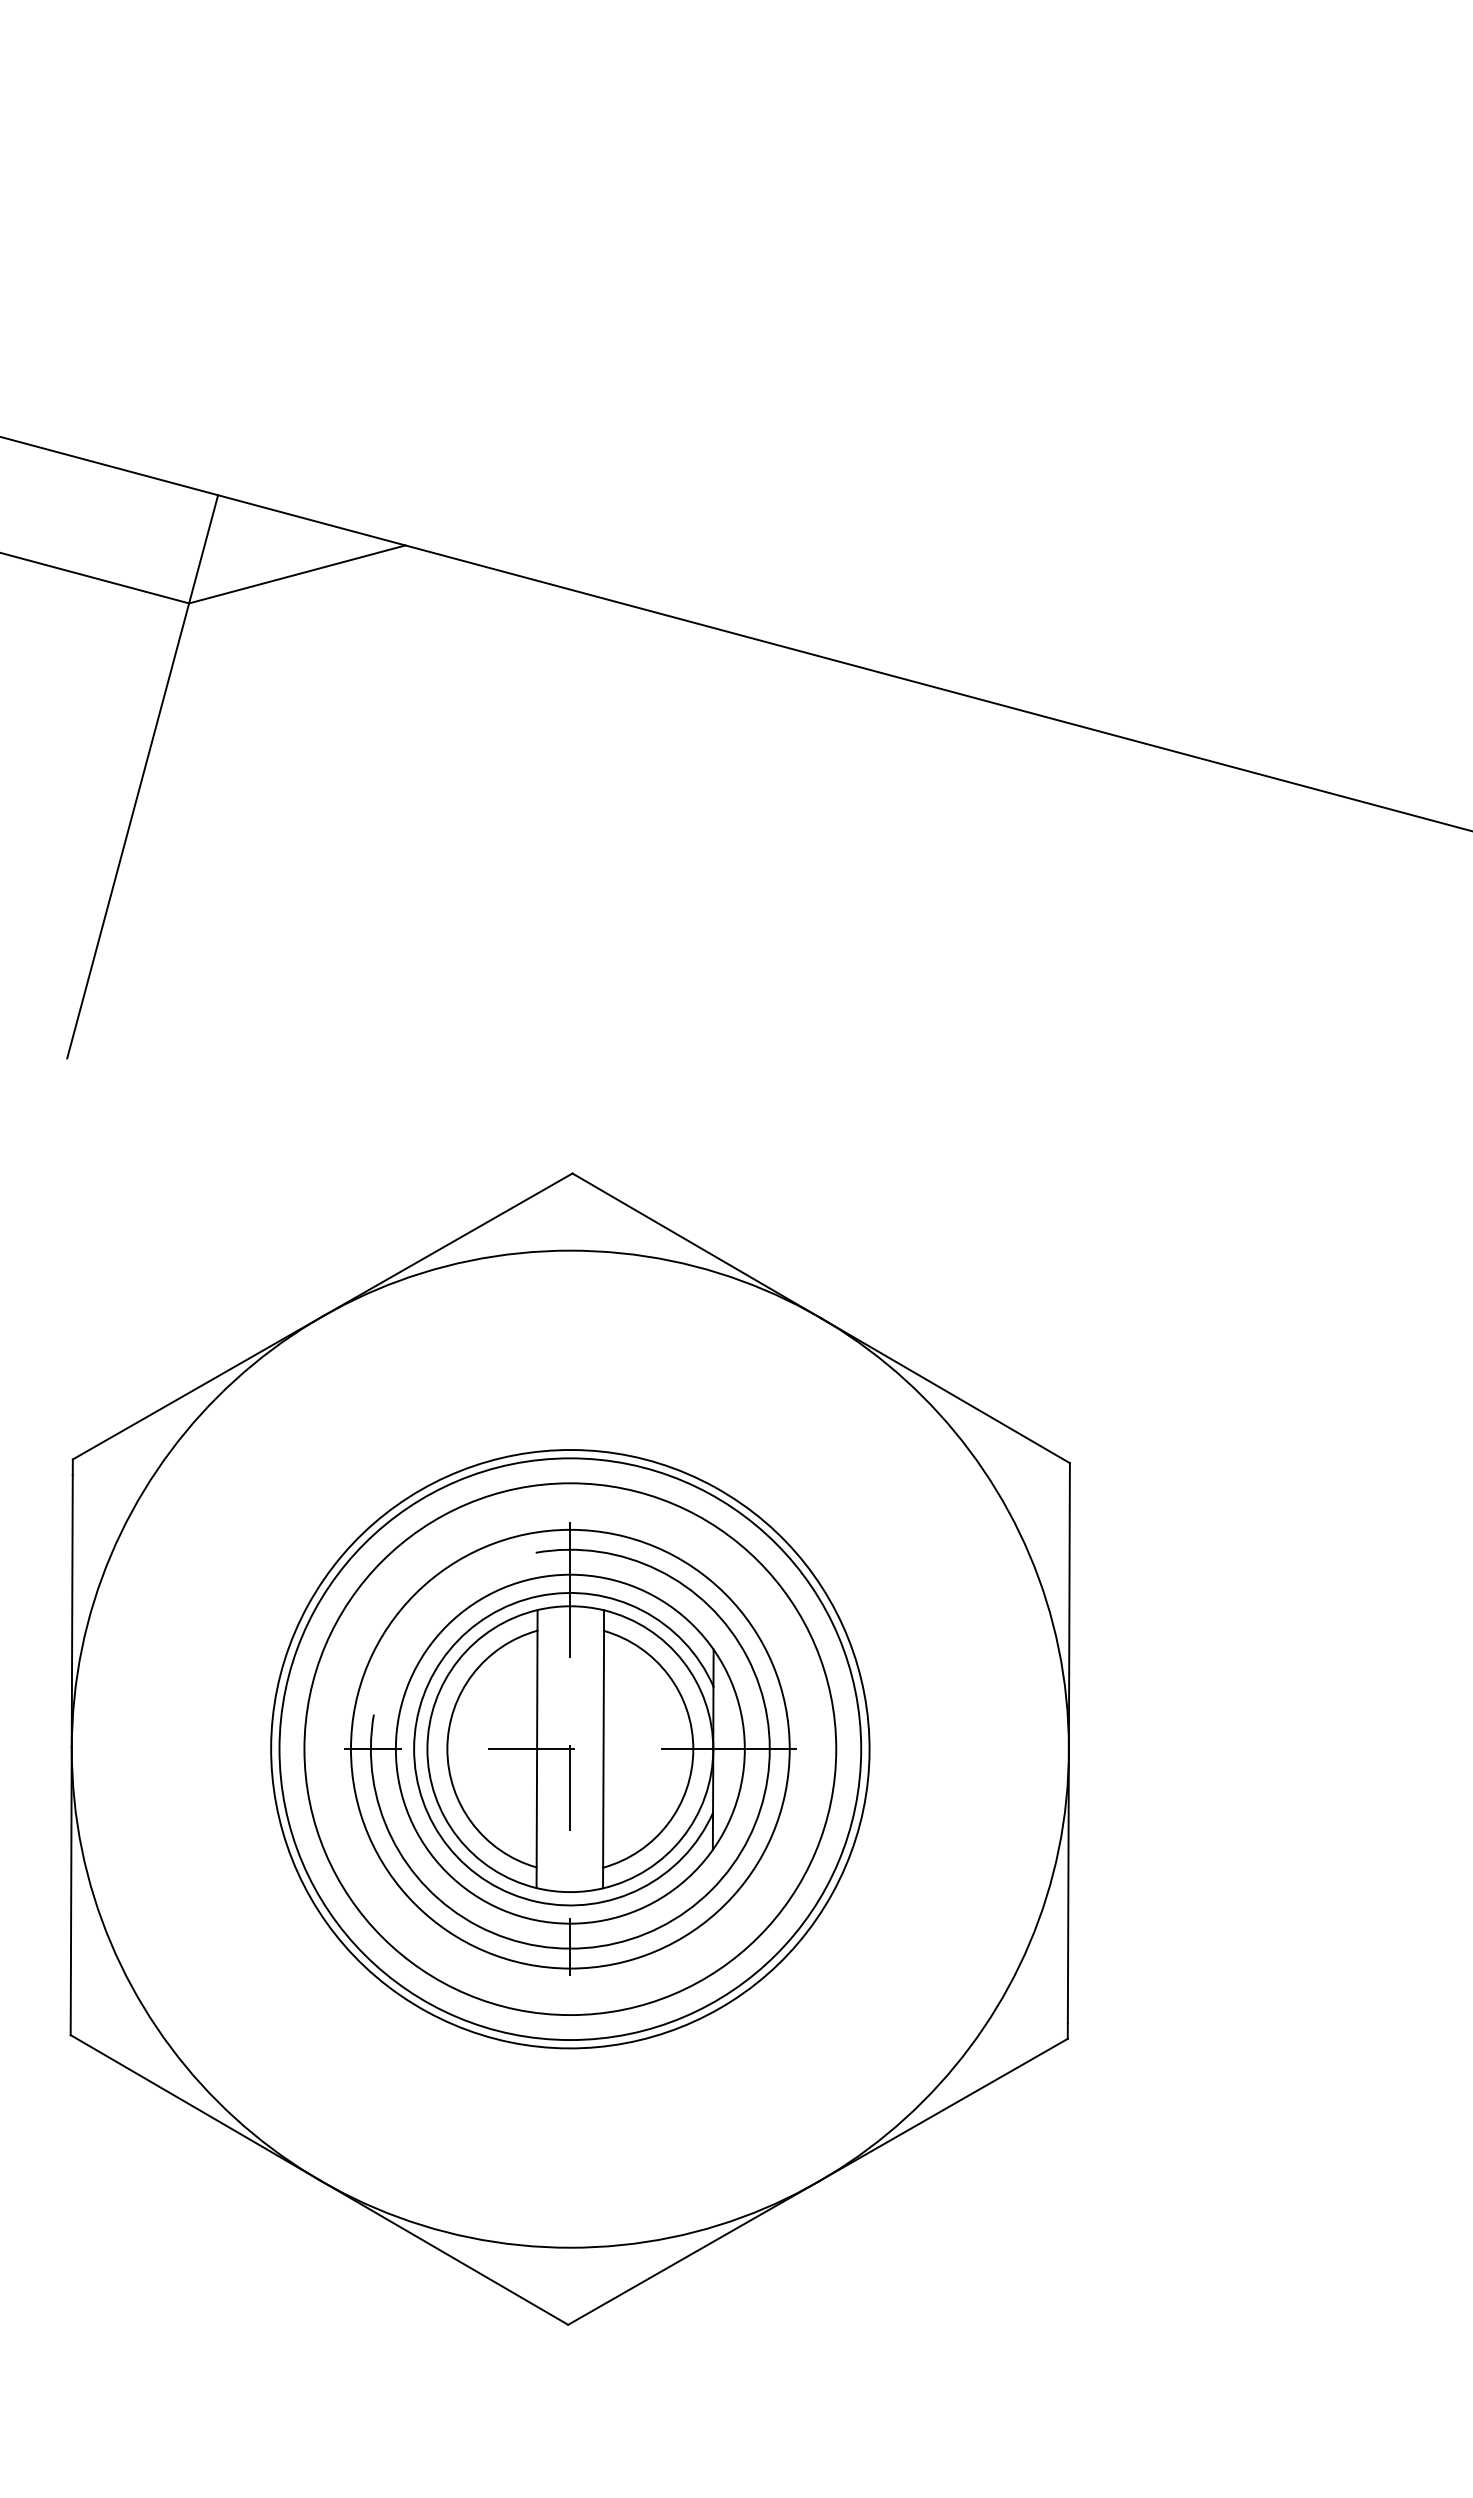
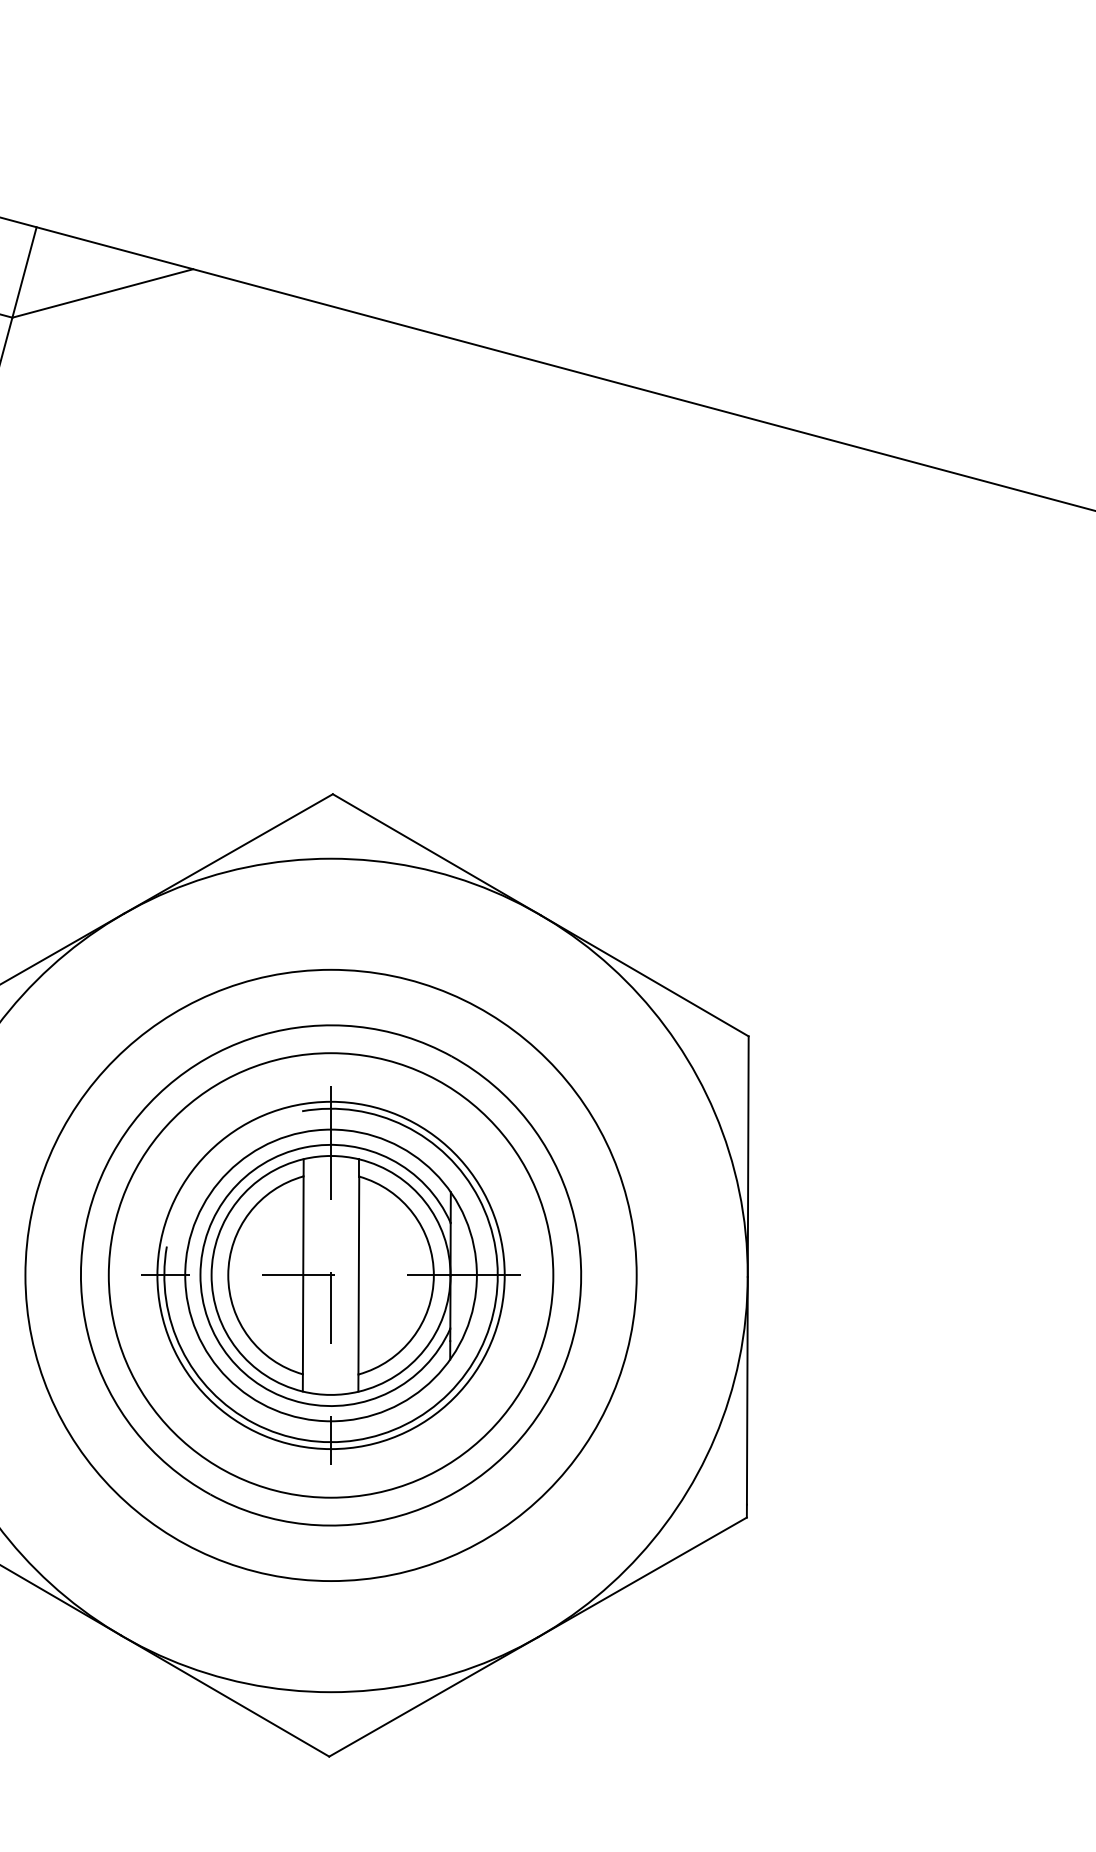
circle: (569, 1748) -> (330, 1274), size x1.67
circle: (570, 1748) -> (331, 1274), size x0.71

